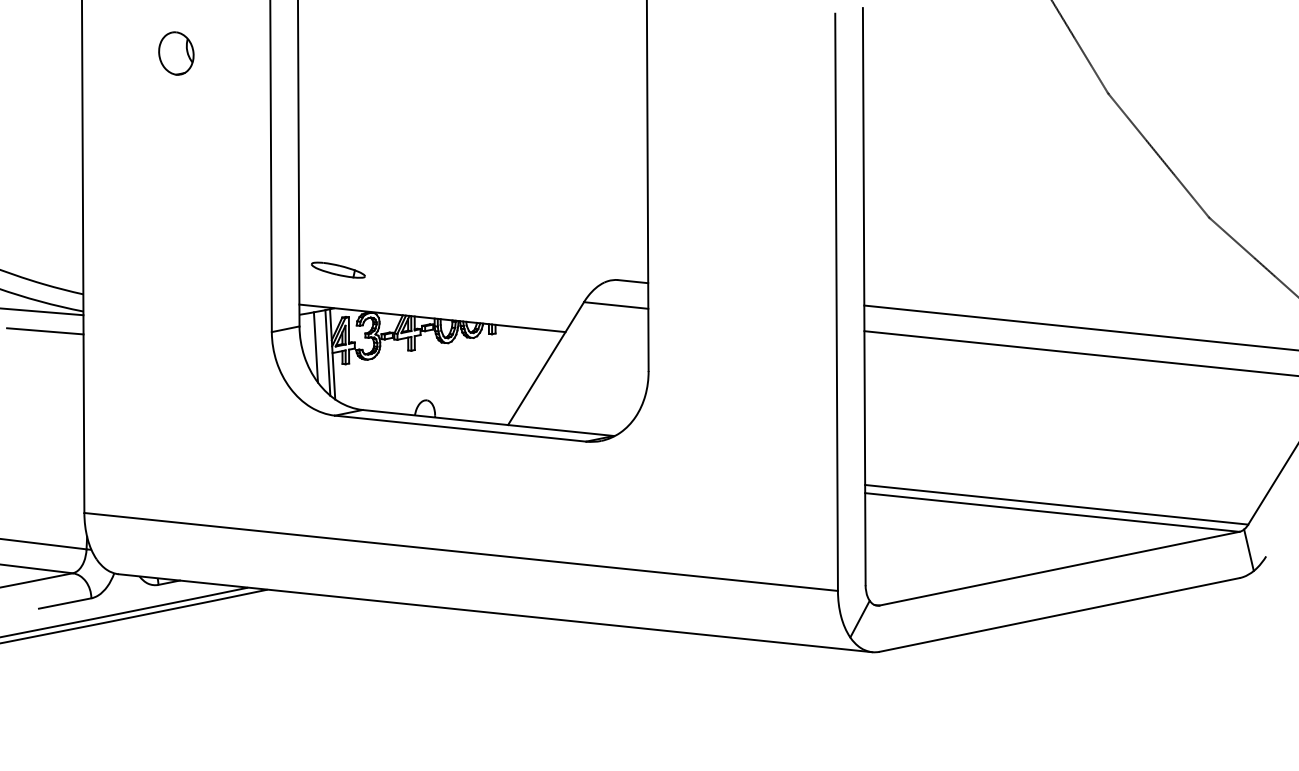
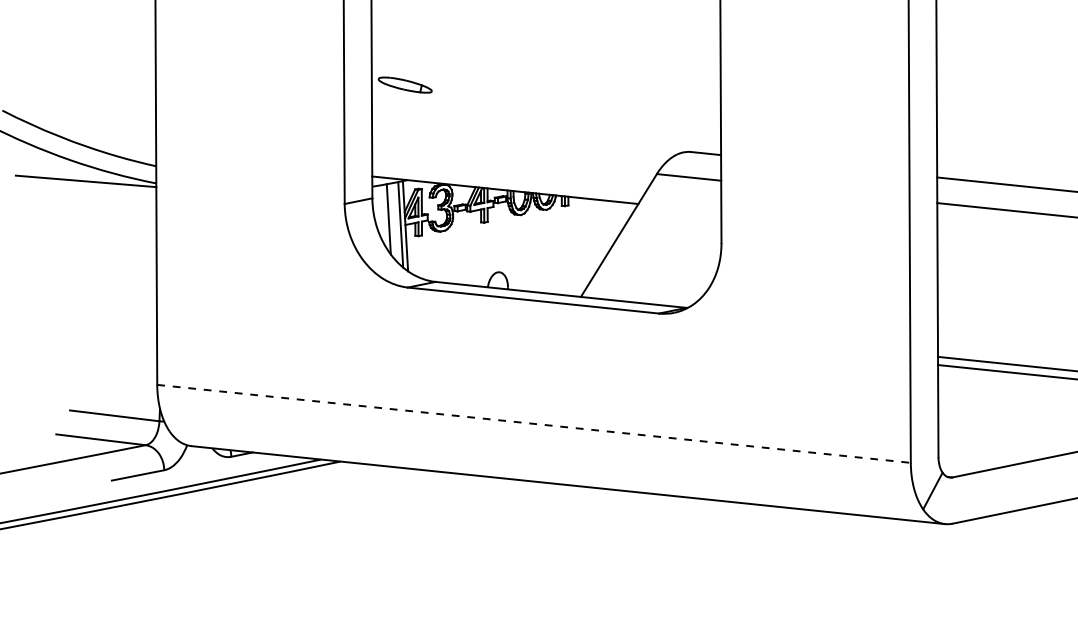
part: (338, 269) -> (405, 84), moved
line: (45, 331) -> (118, 203), removed
line: (461, 551) -> (534, 423), solid -> dashed

